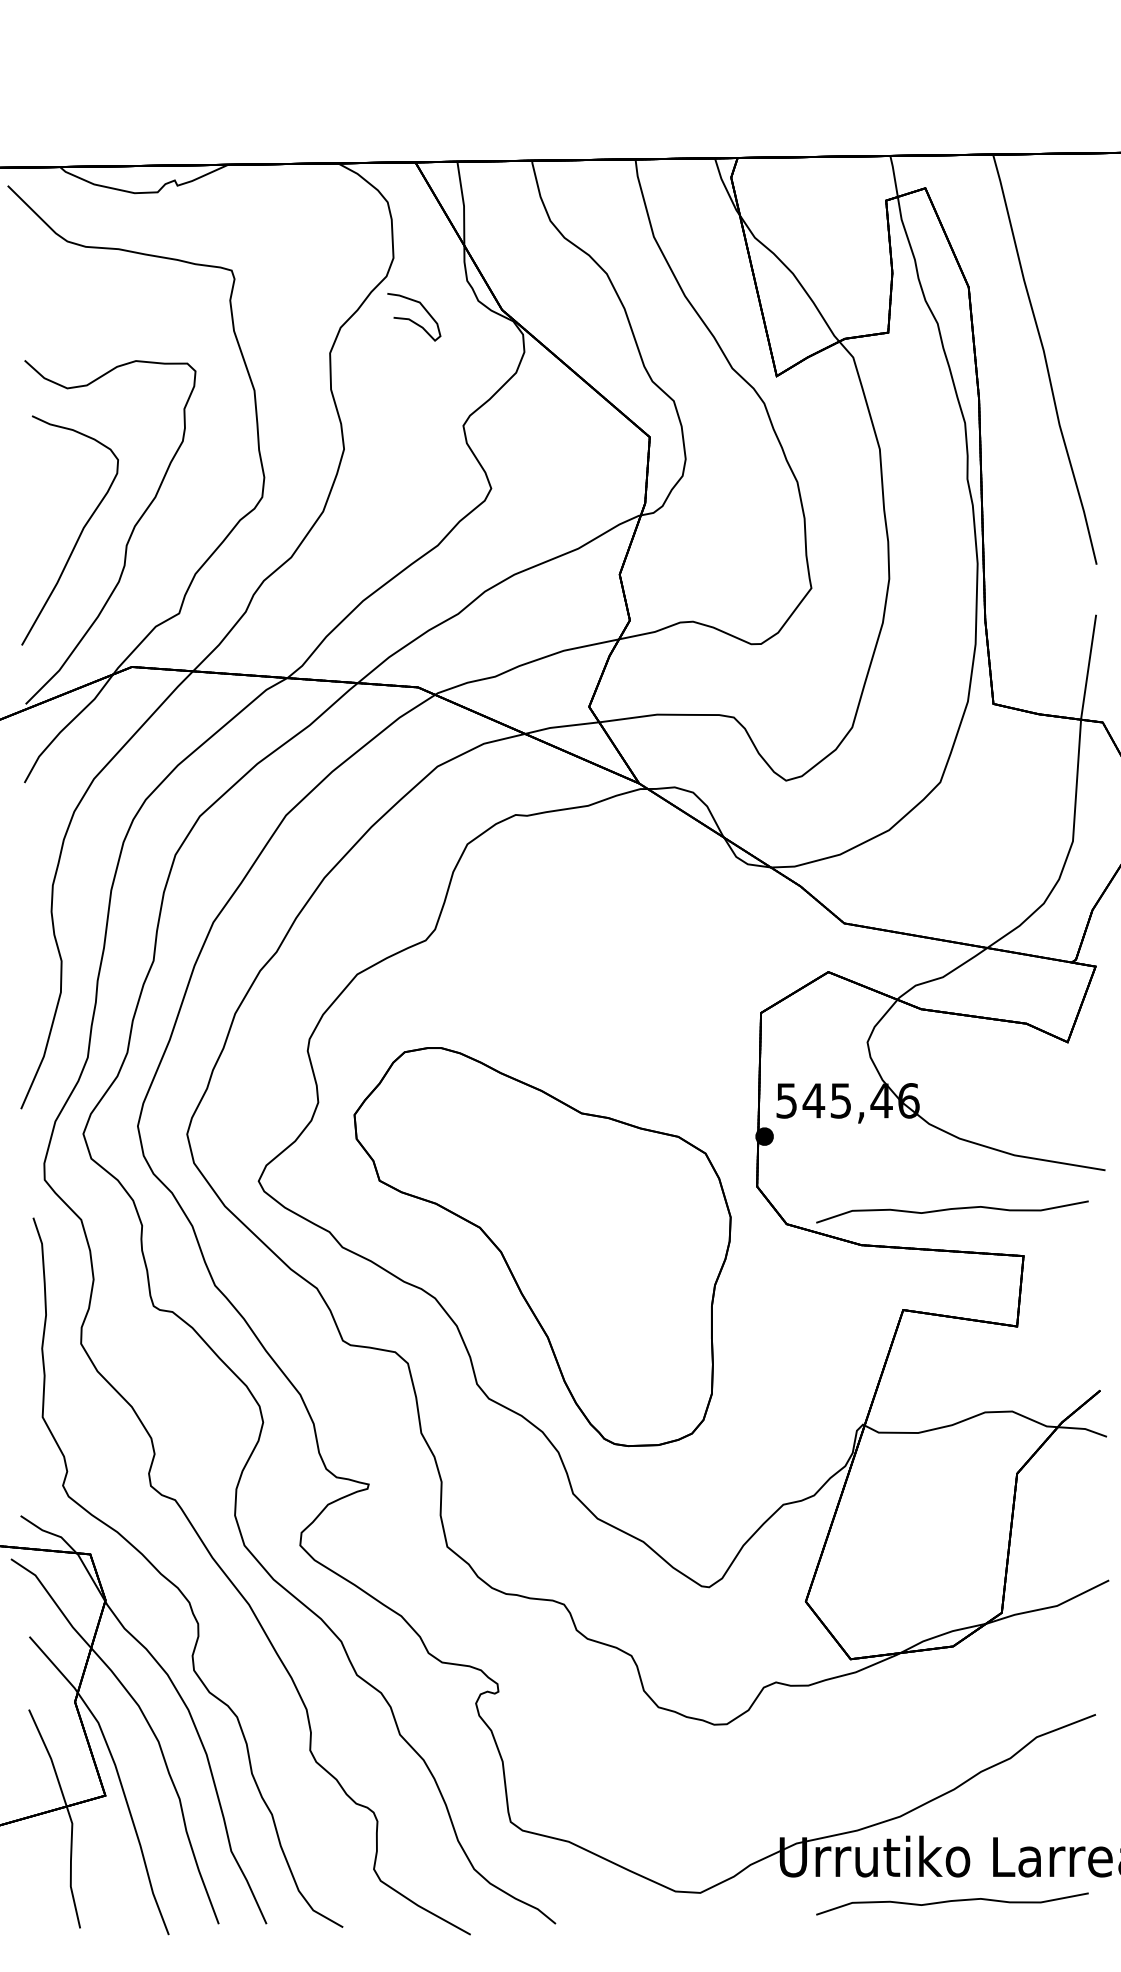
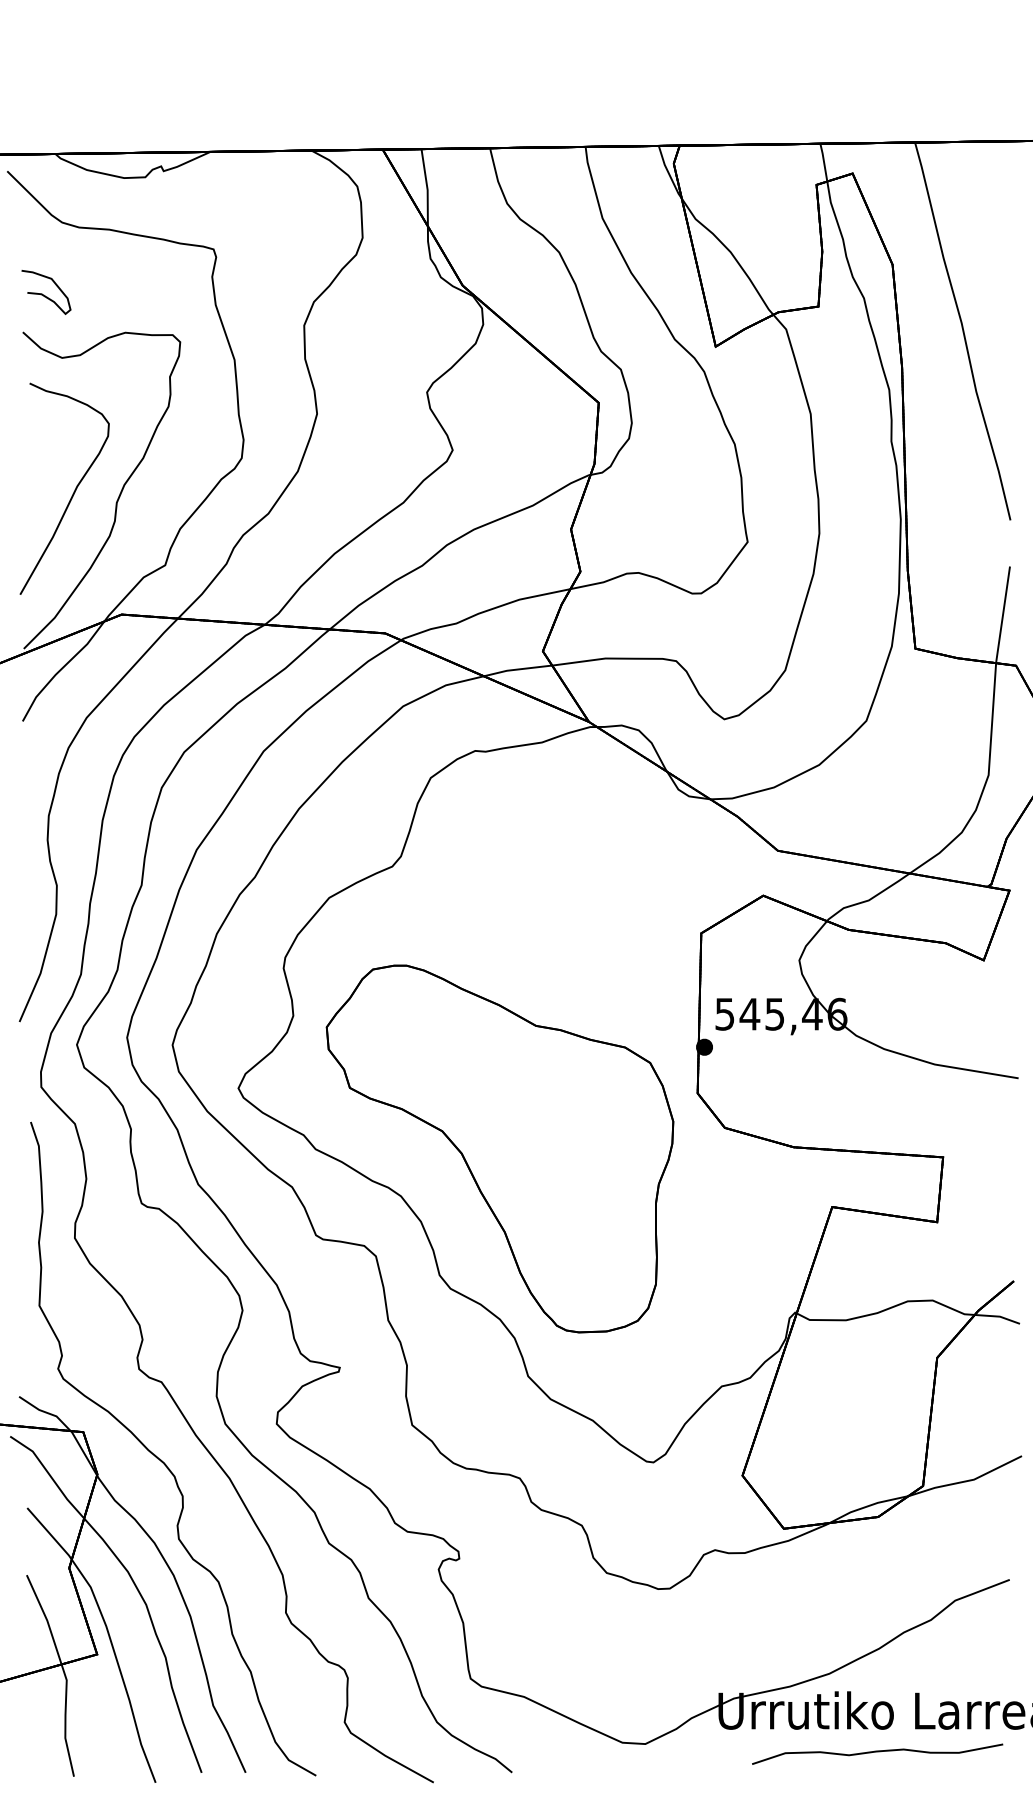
curve: (411, 319) -> (43, 294), moved
curve: (952, 1209) -> (877, 1114), removed

